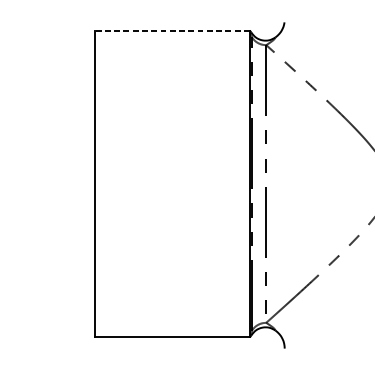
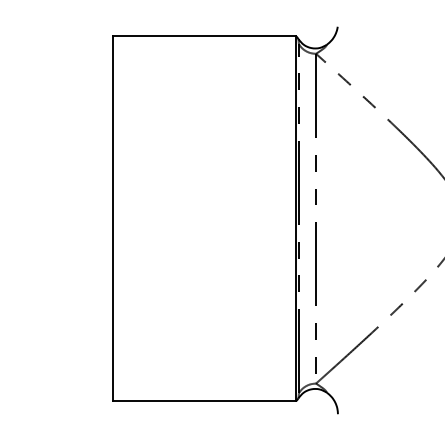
line: (172, 30) -> (204, 36), dashed -> solid

